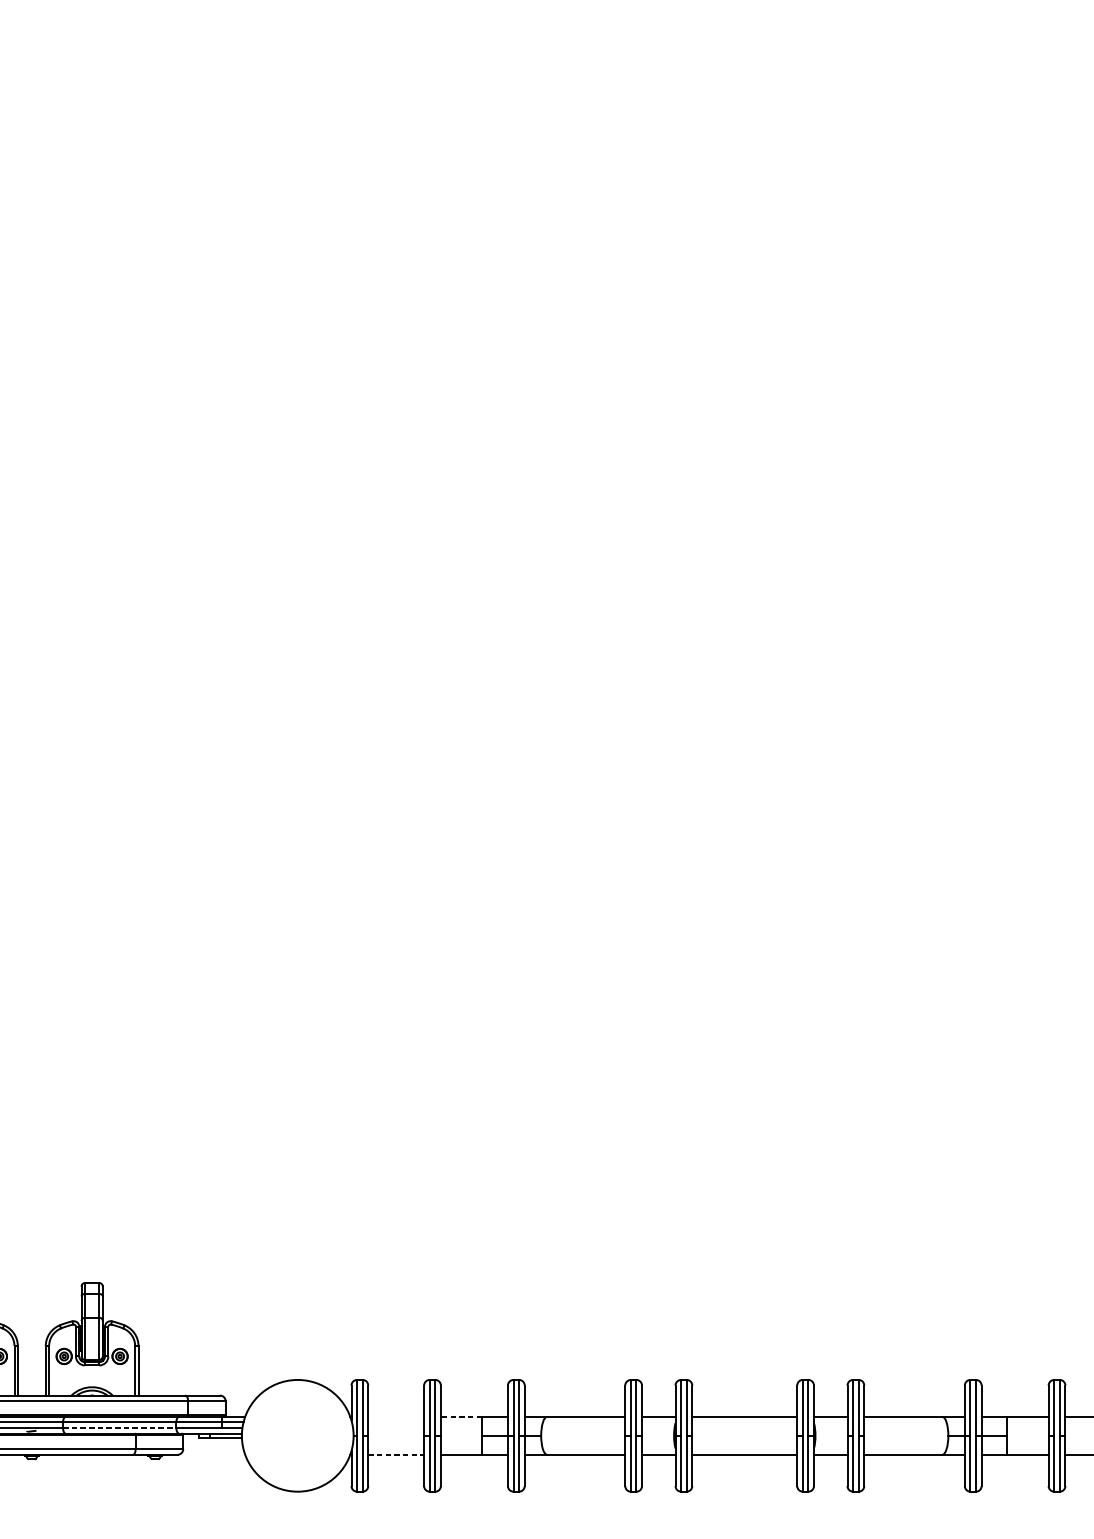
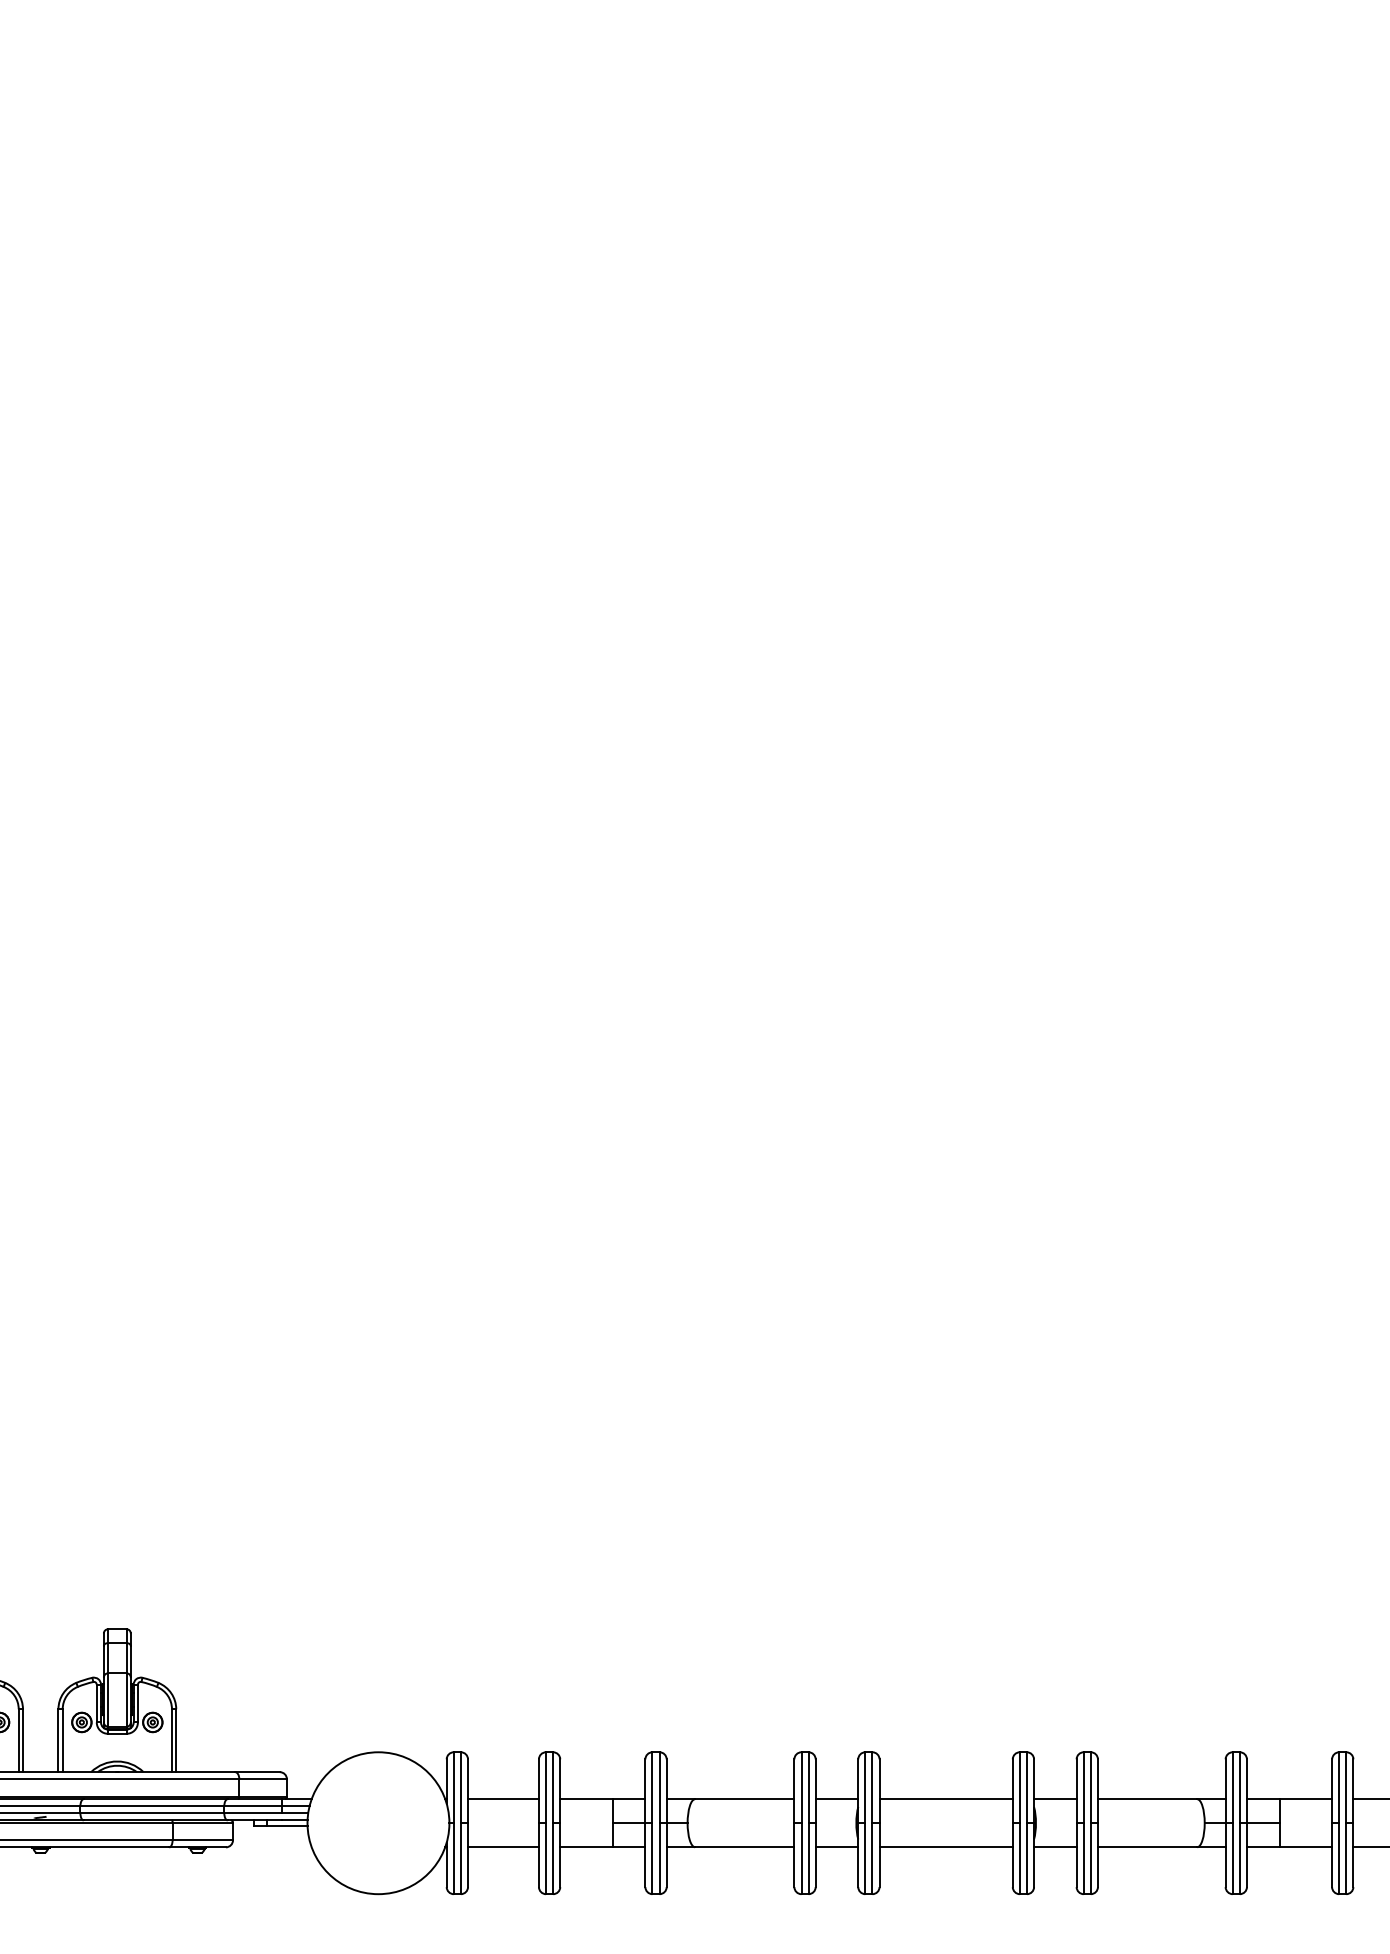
line: (396, 1417) -> (503, 1799), added
line: (460, 1417) -> (585, 1799), dashed -> solid
line: (119, 1428) -> (152, 1813), dashed -> solid
line: (396, 1454) -> (503, 1847), dashed -> solid

